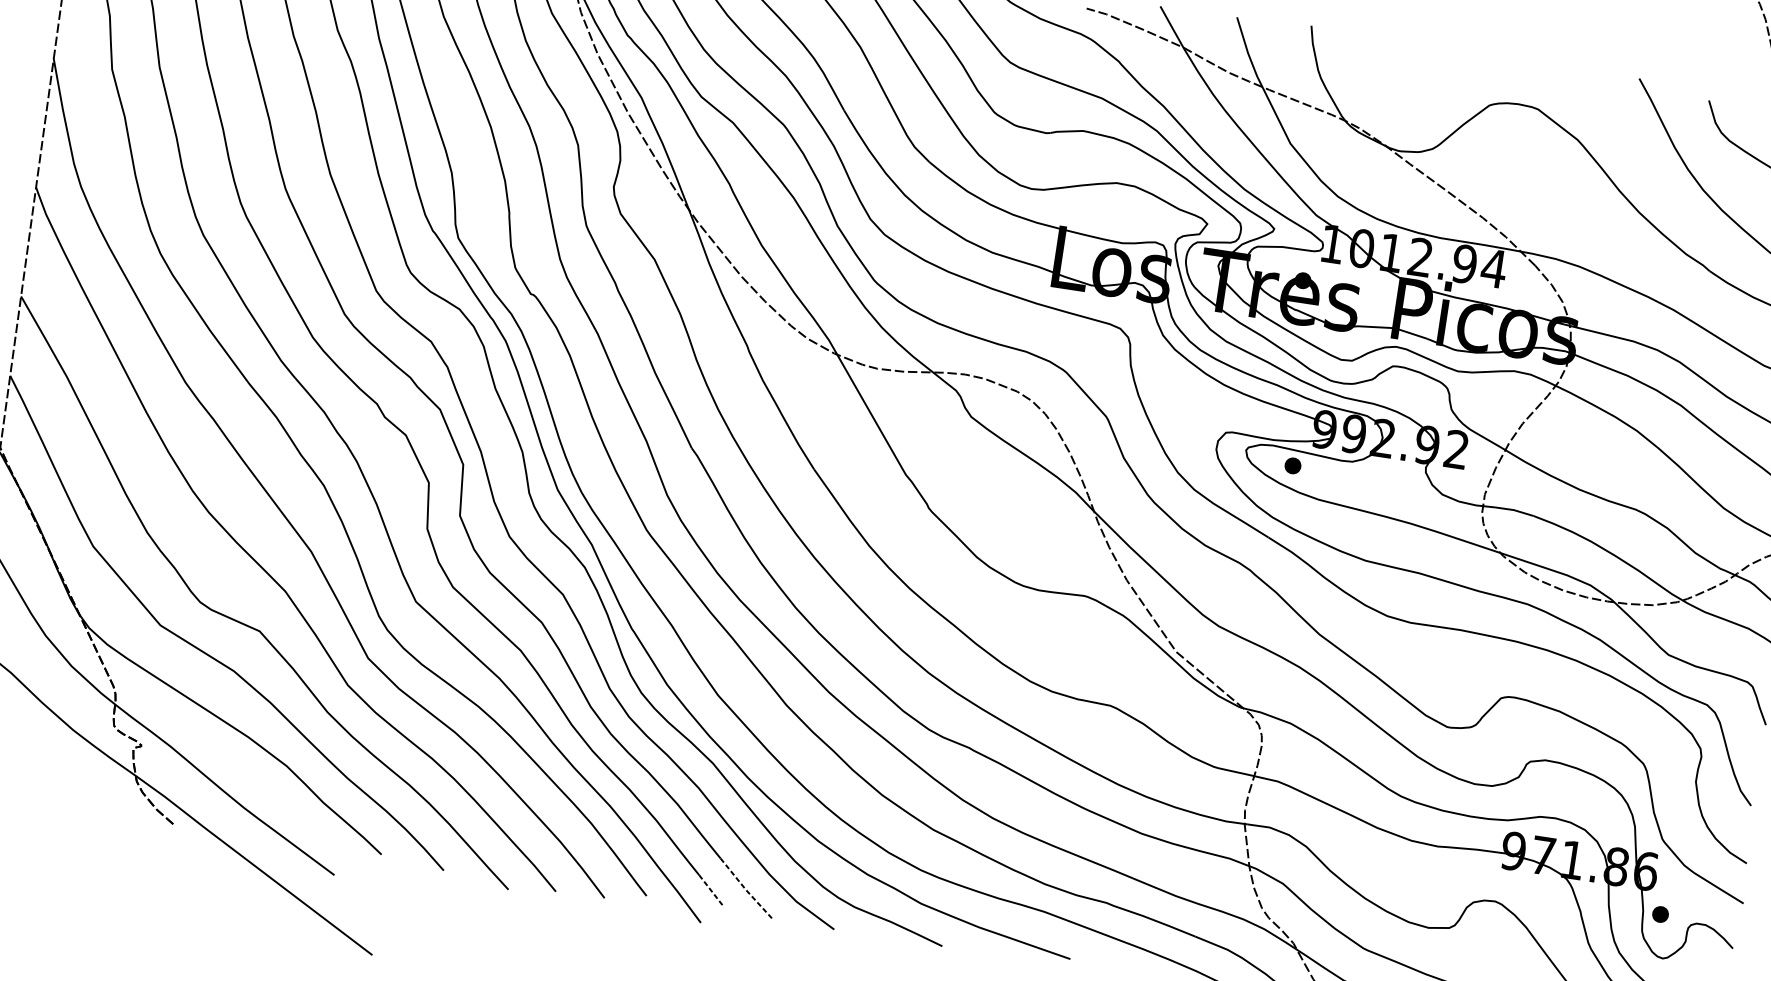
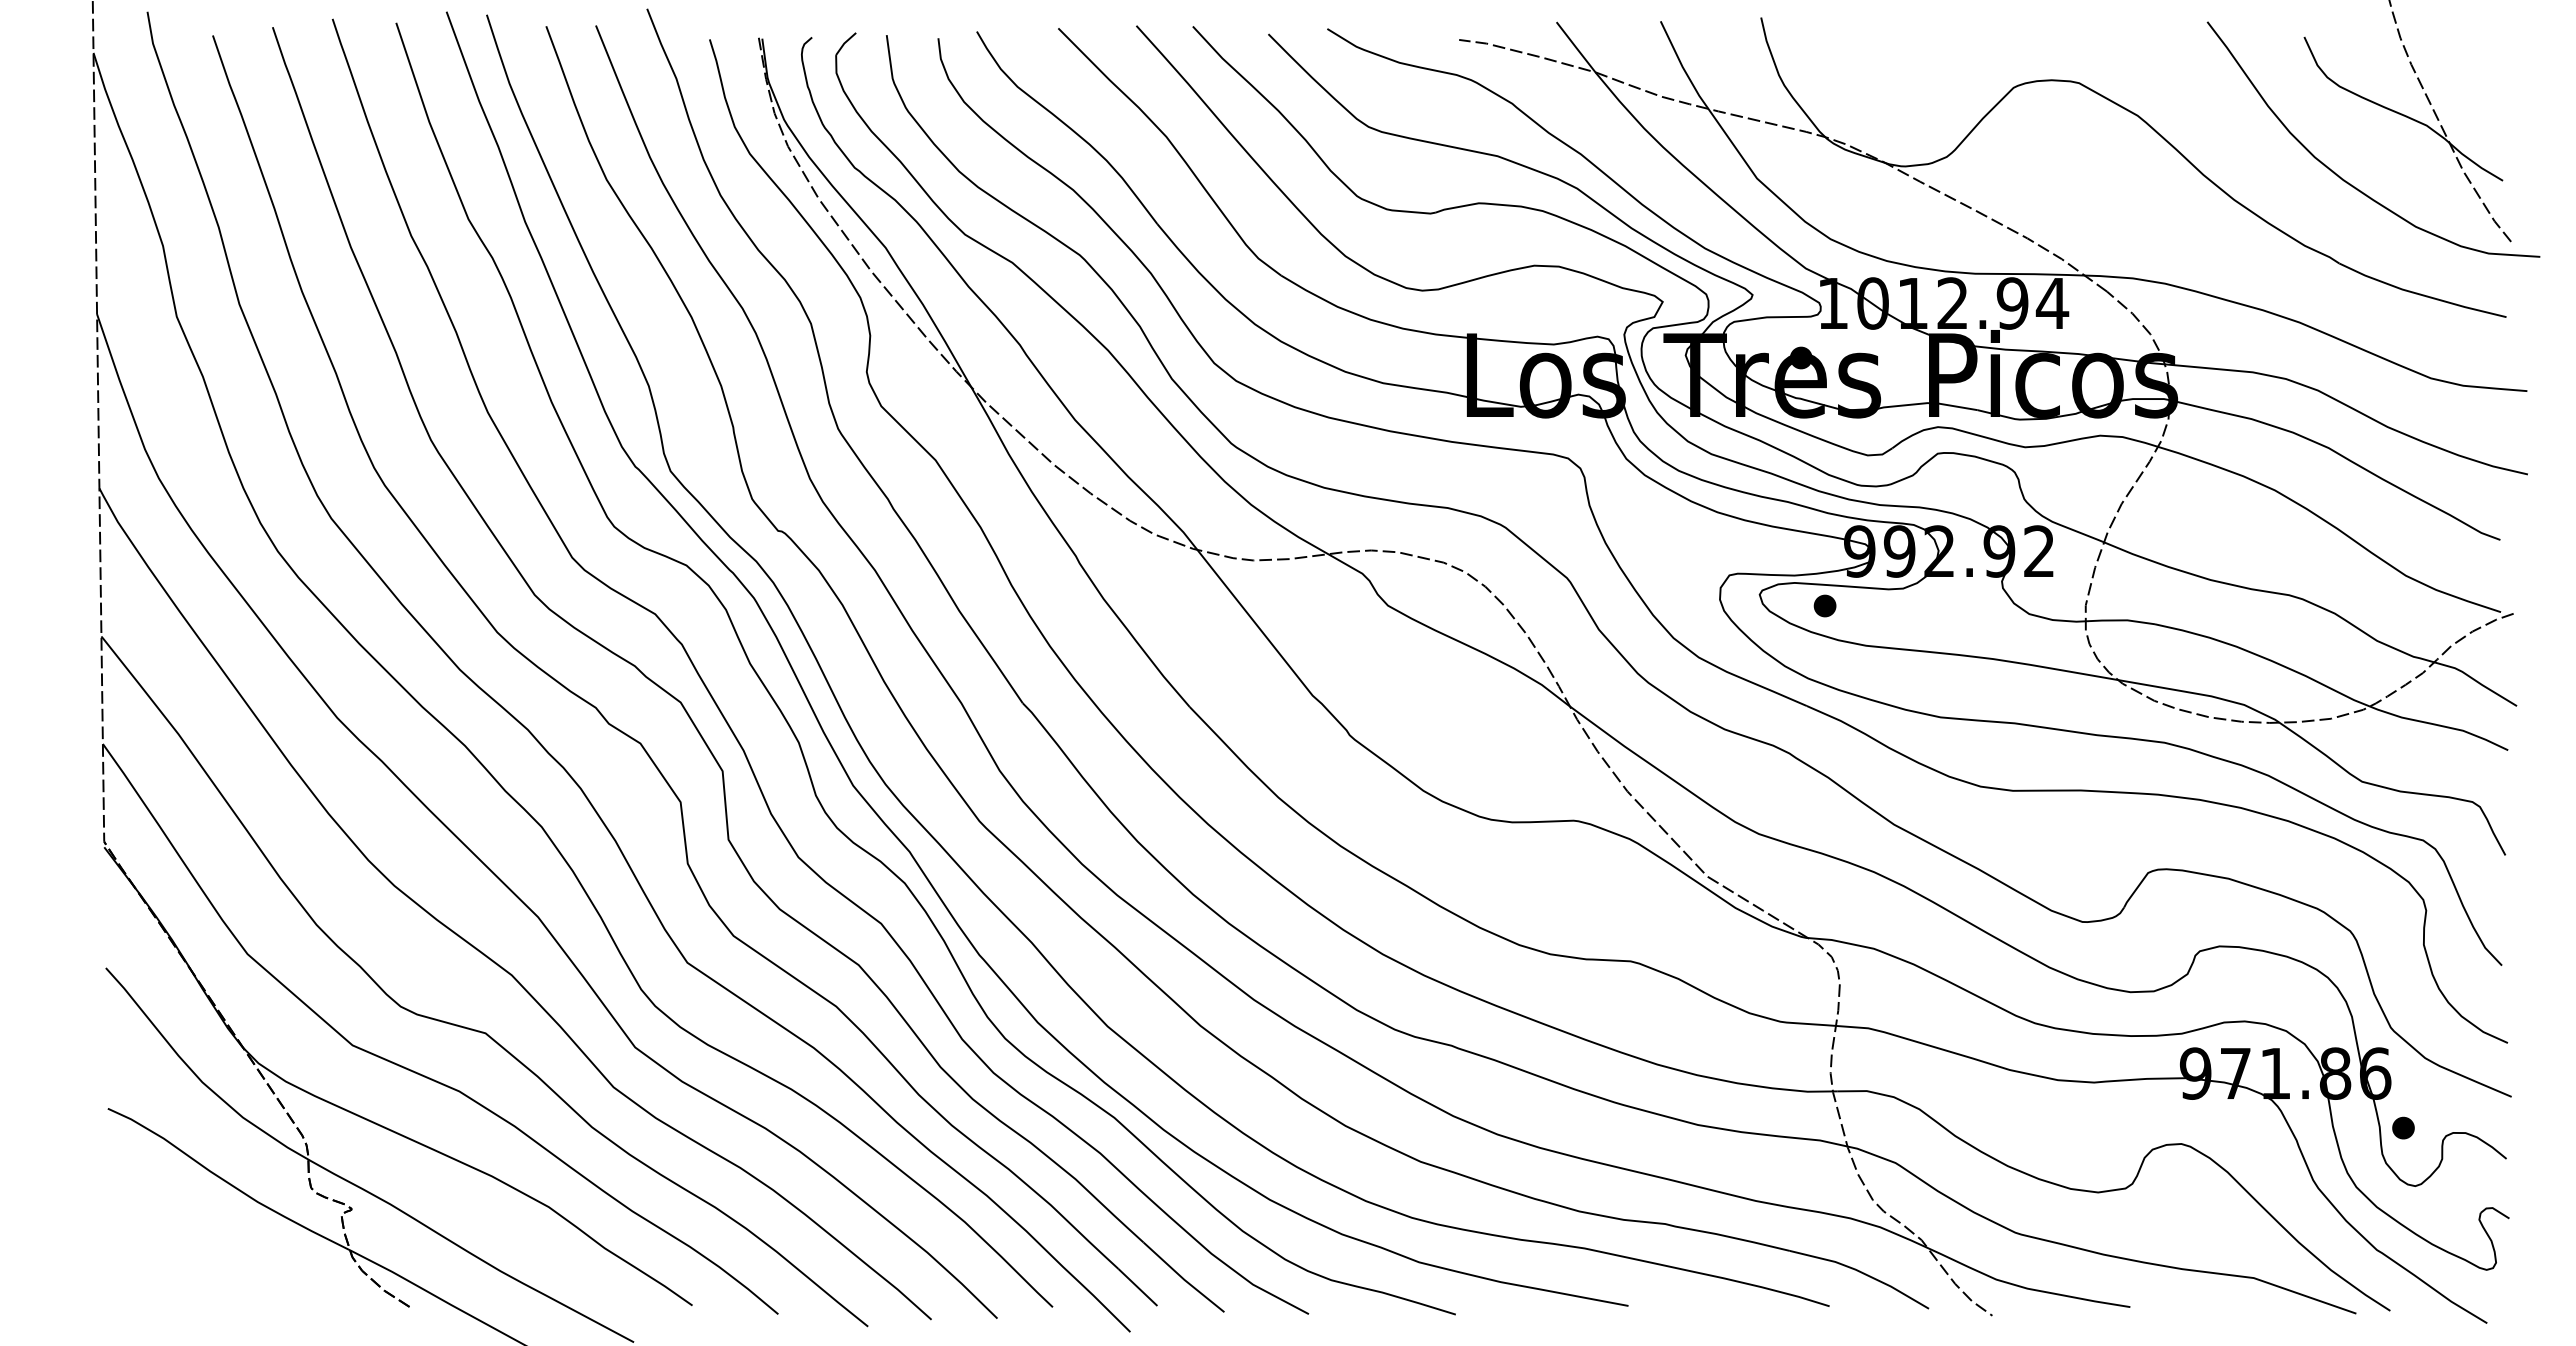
line: (711, 890) -> (1137, 1287), dashed -> solid
line: (745, 890) -> (1183, 1279), dashed -> solid

